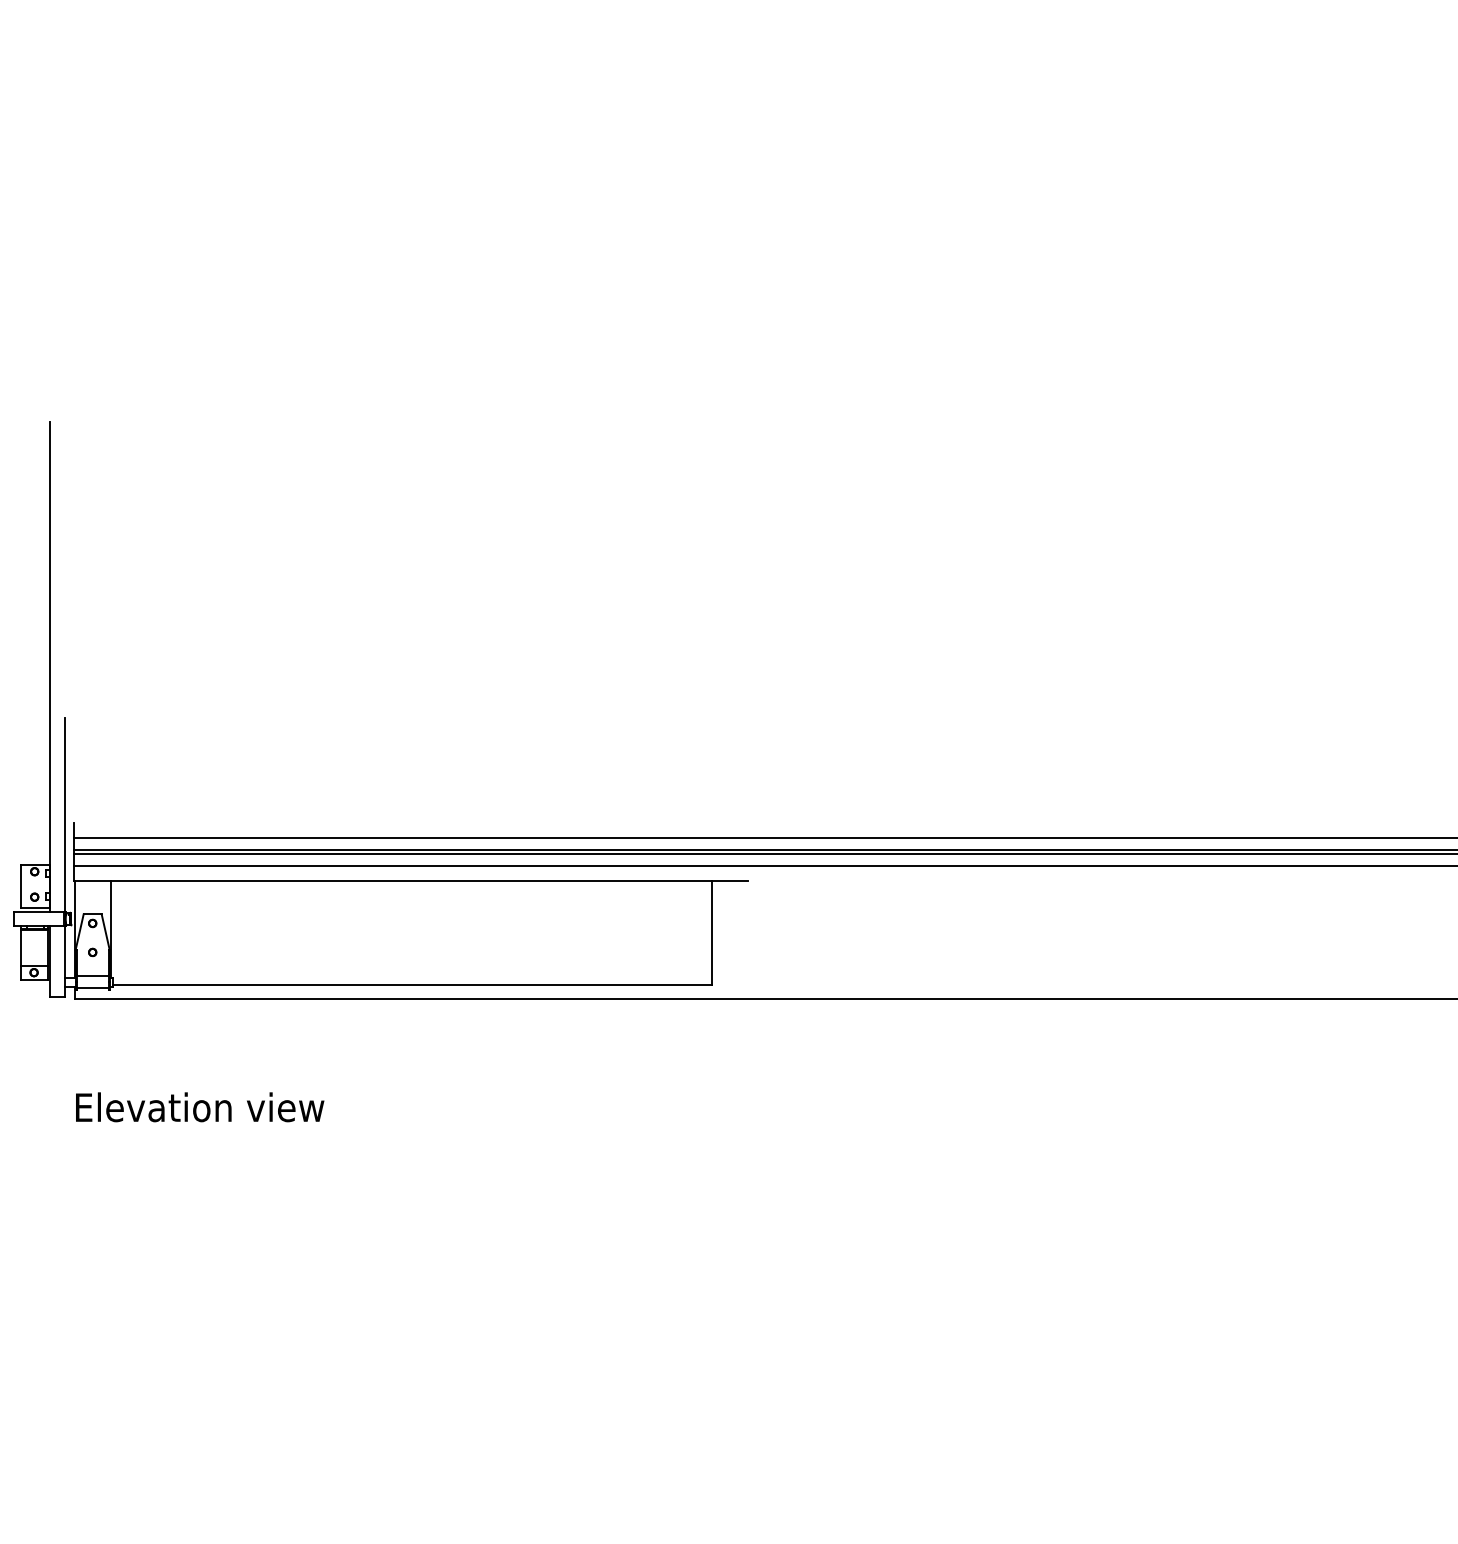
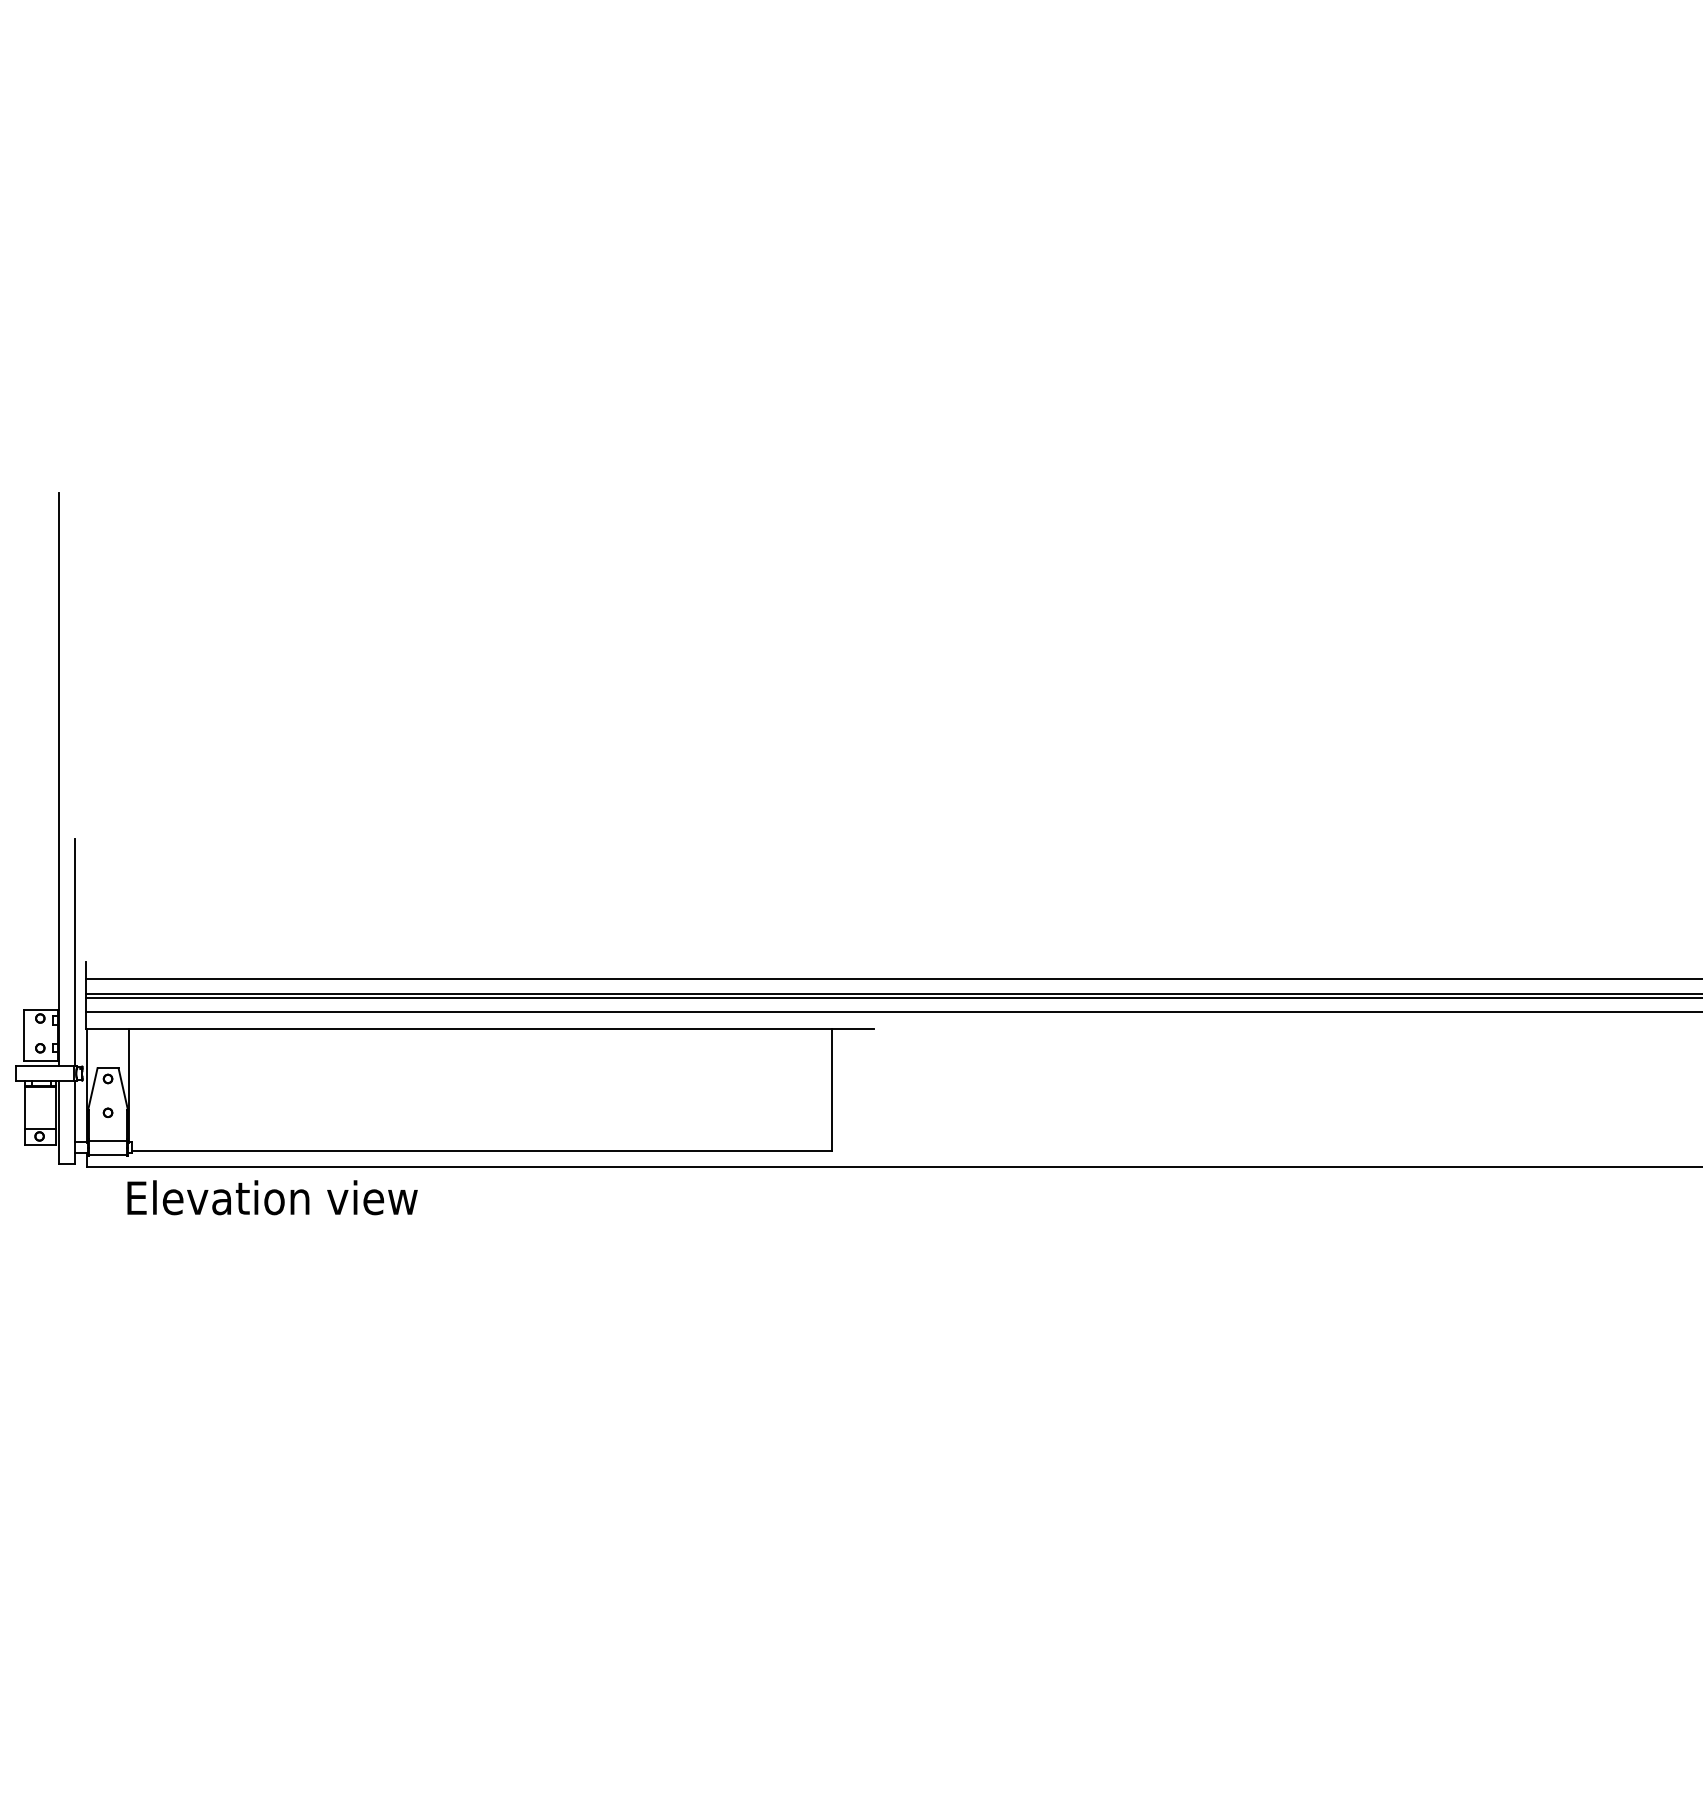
text: (200, 1107) -> (272, 1197), moved

